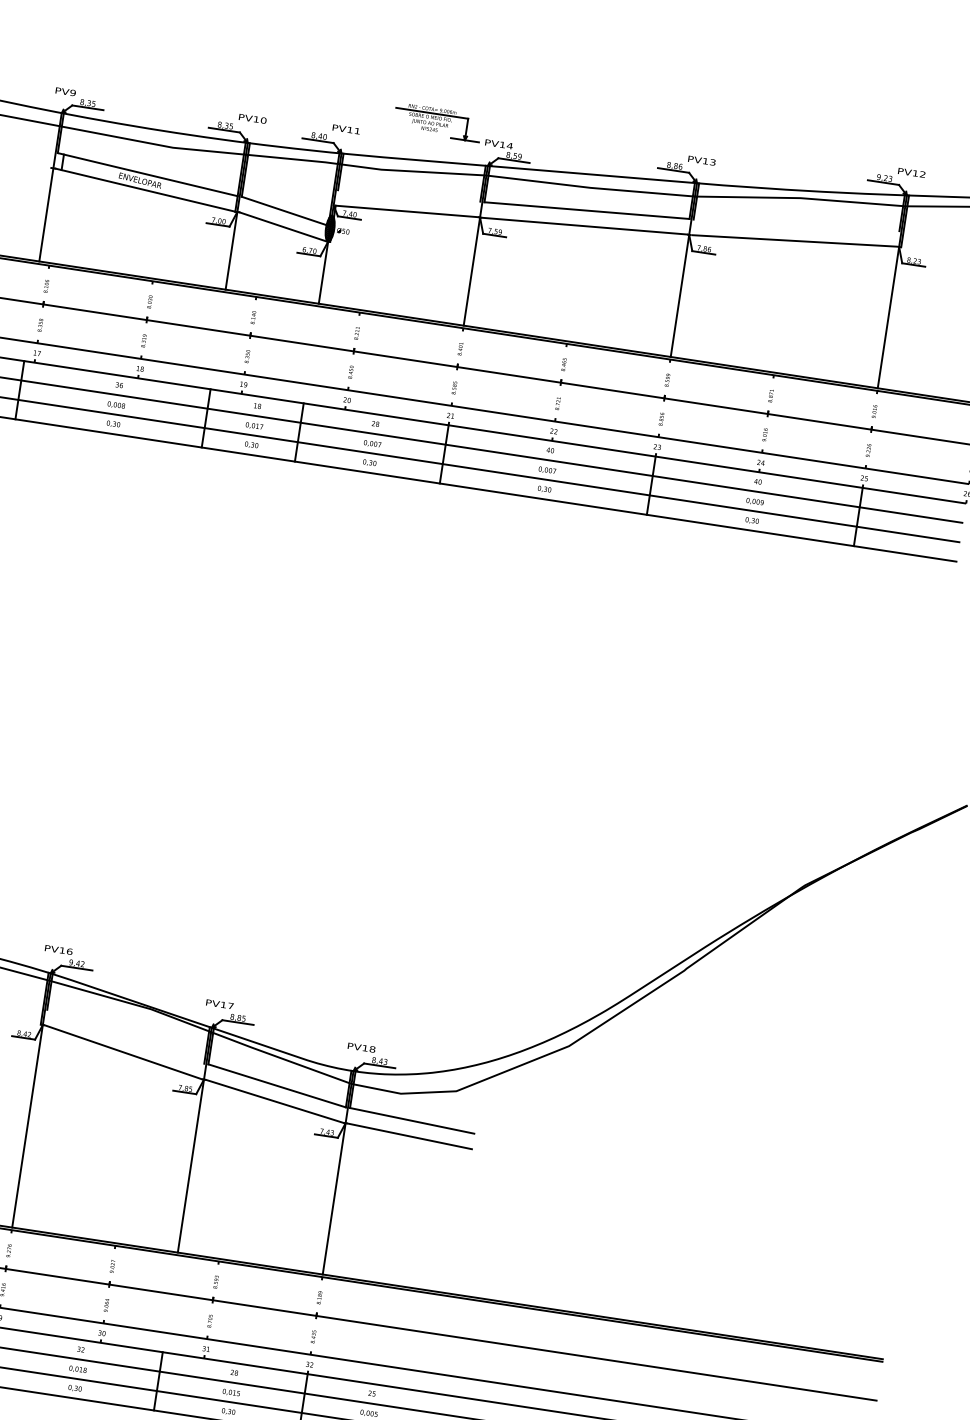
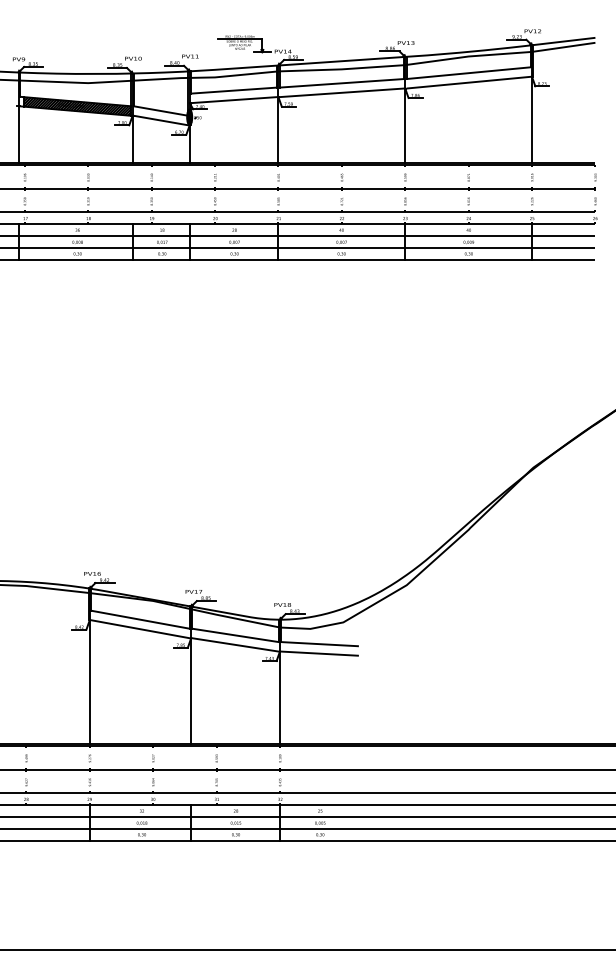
hatch: (149, 183) -> (77, 106), added
line: (408, 195) -> (233, 90), added
line: (796, 225) -> (468, 73), added
line: (125, 1036) -> (140, 619), added

